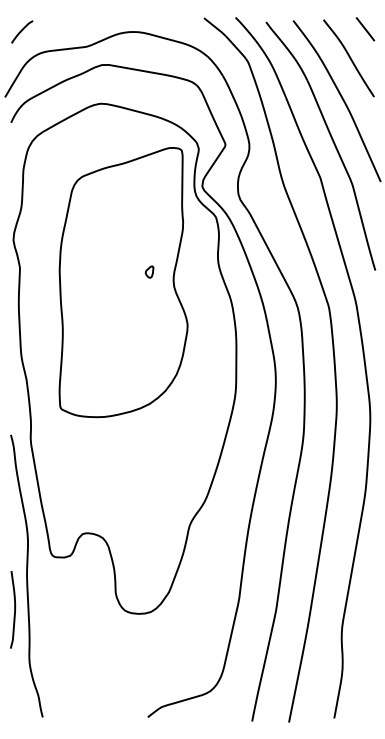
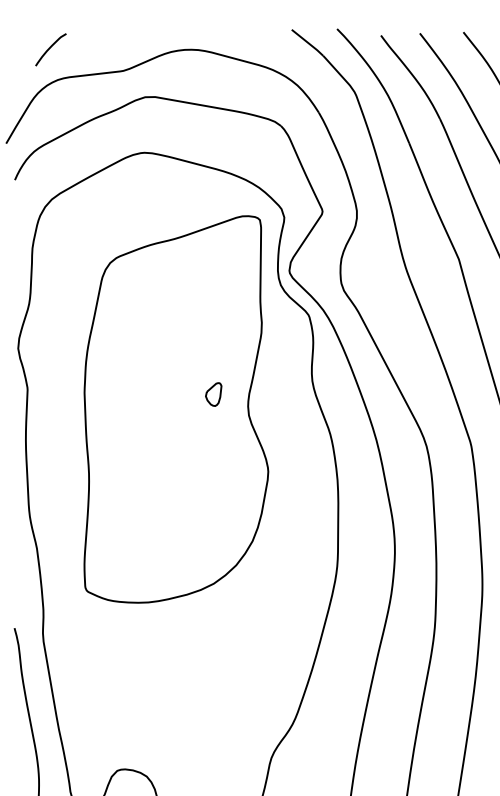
line: (22, 31) -> (51, 49), moved
part: (149, 271) -> (213, 393), size x1.4

